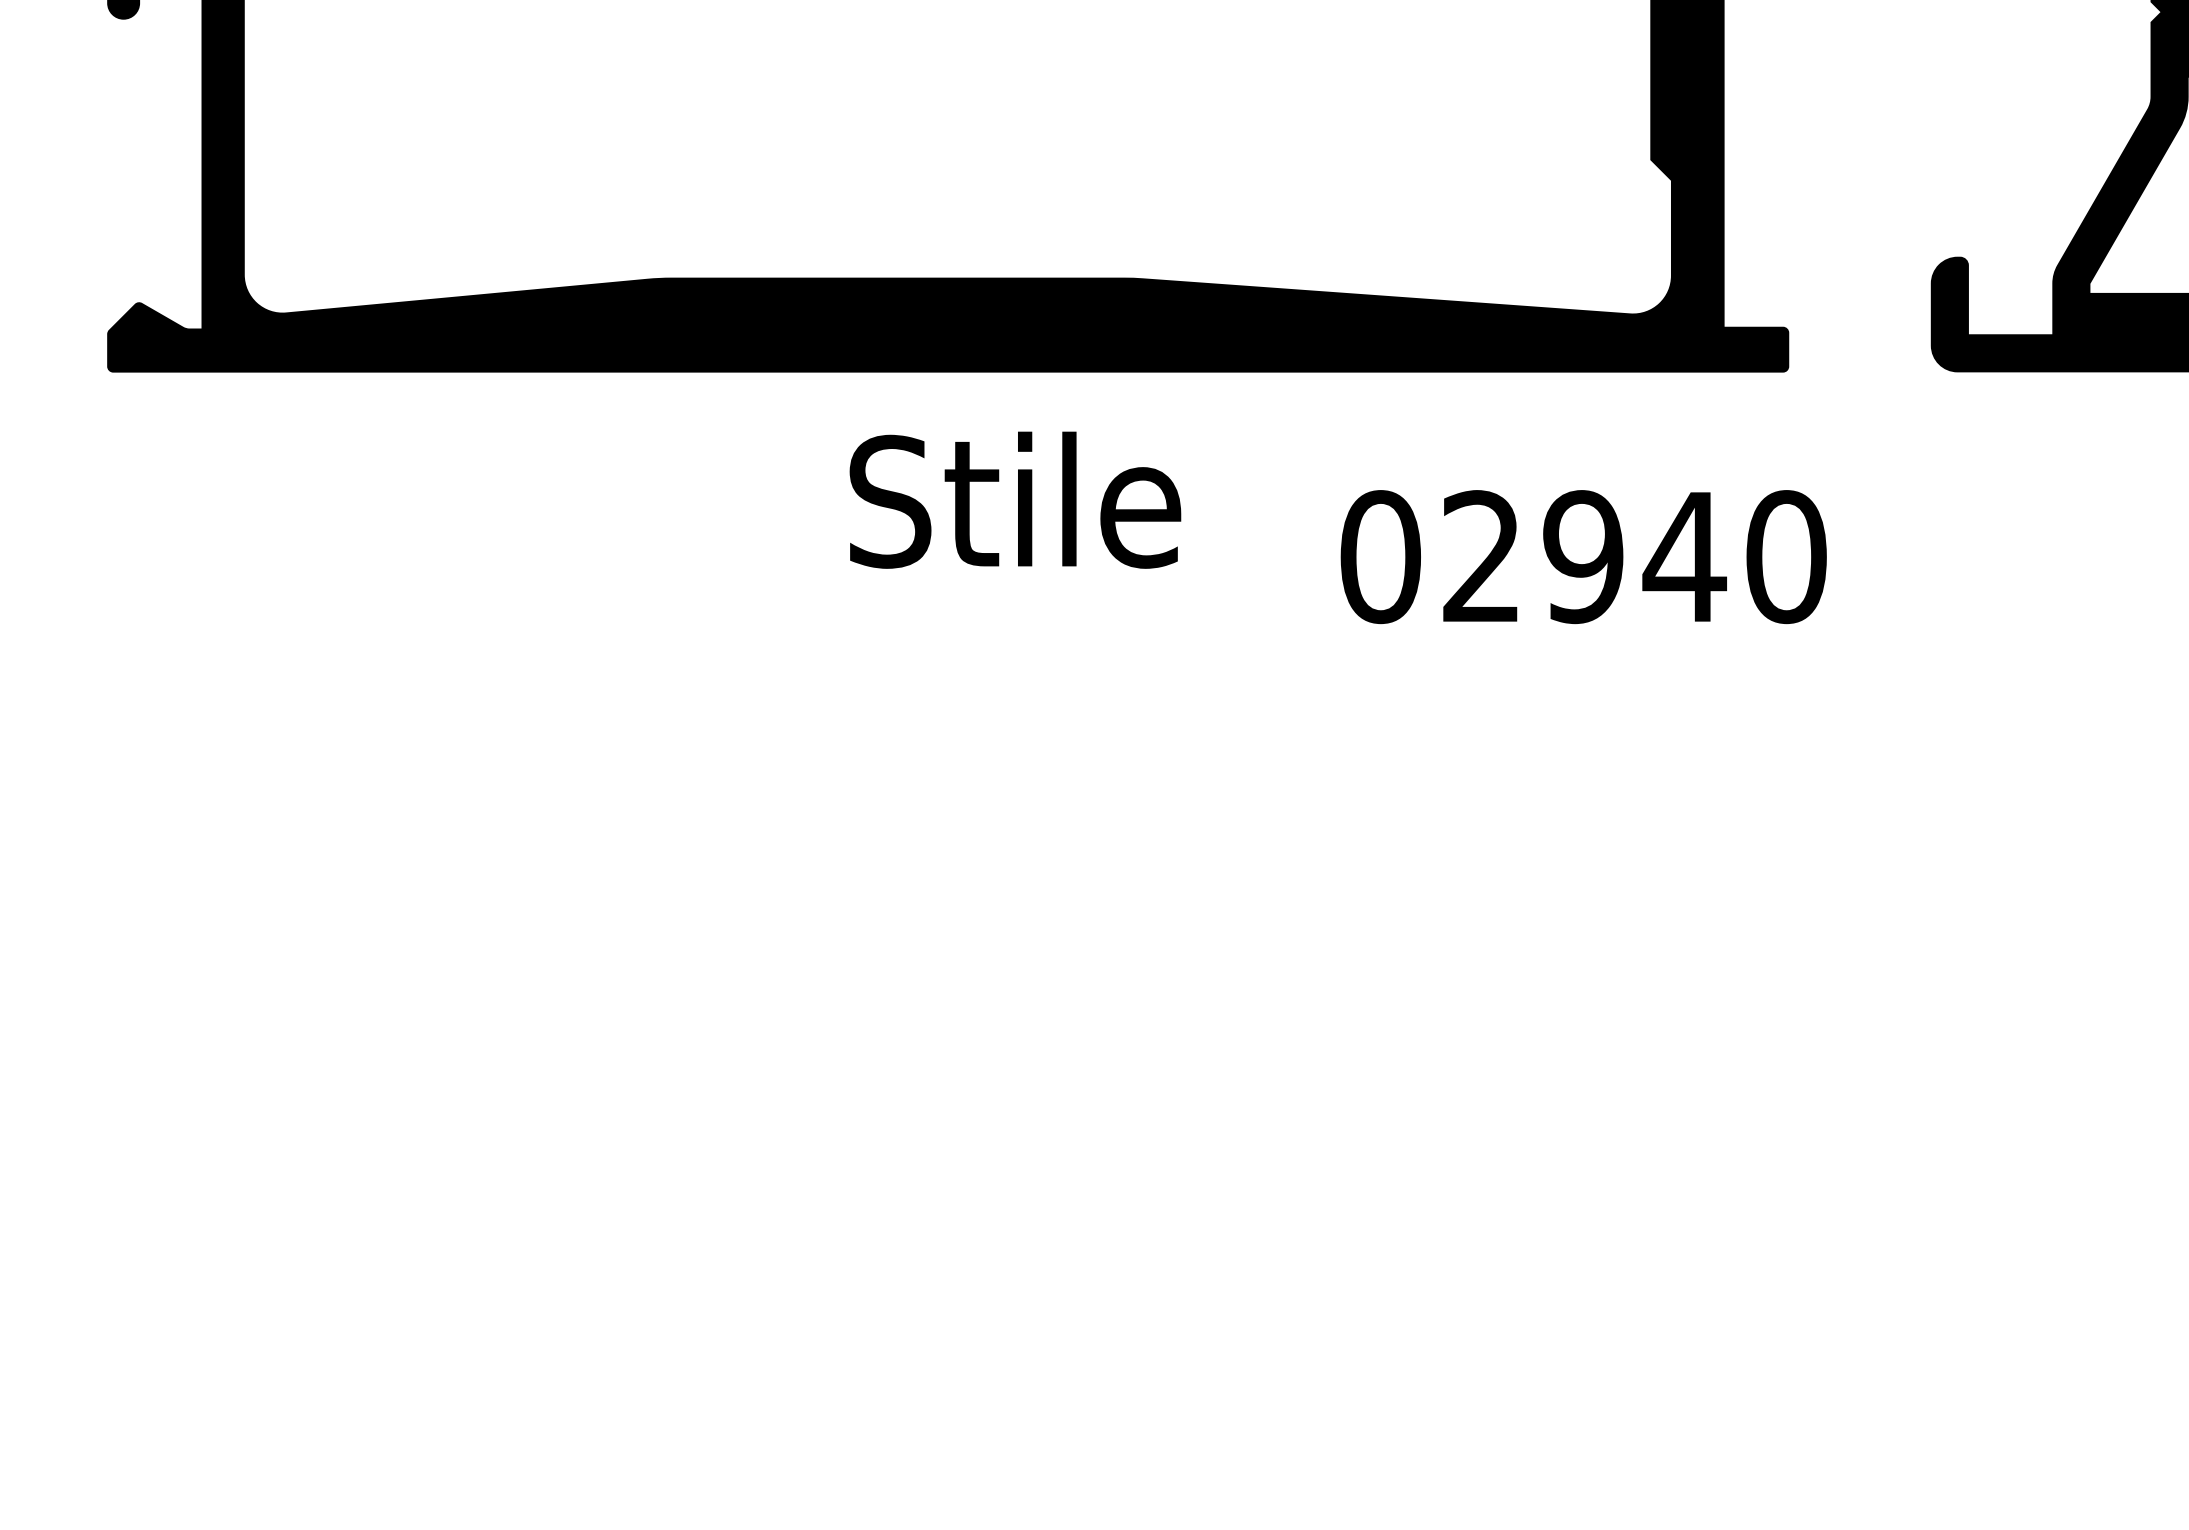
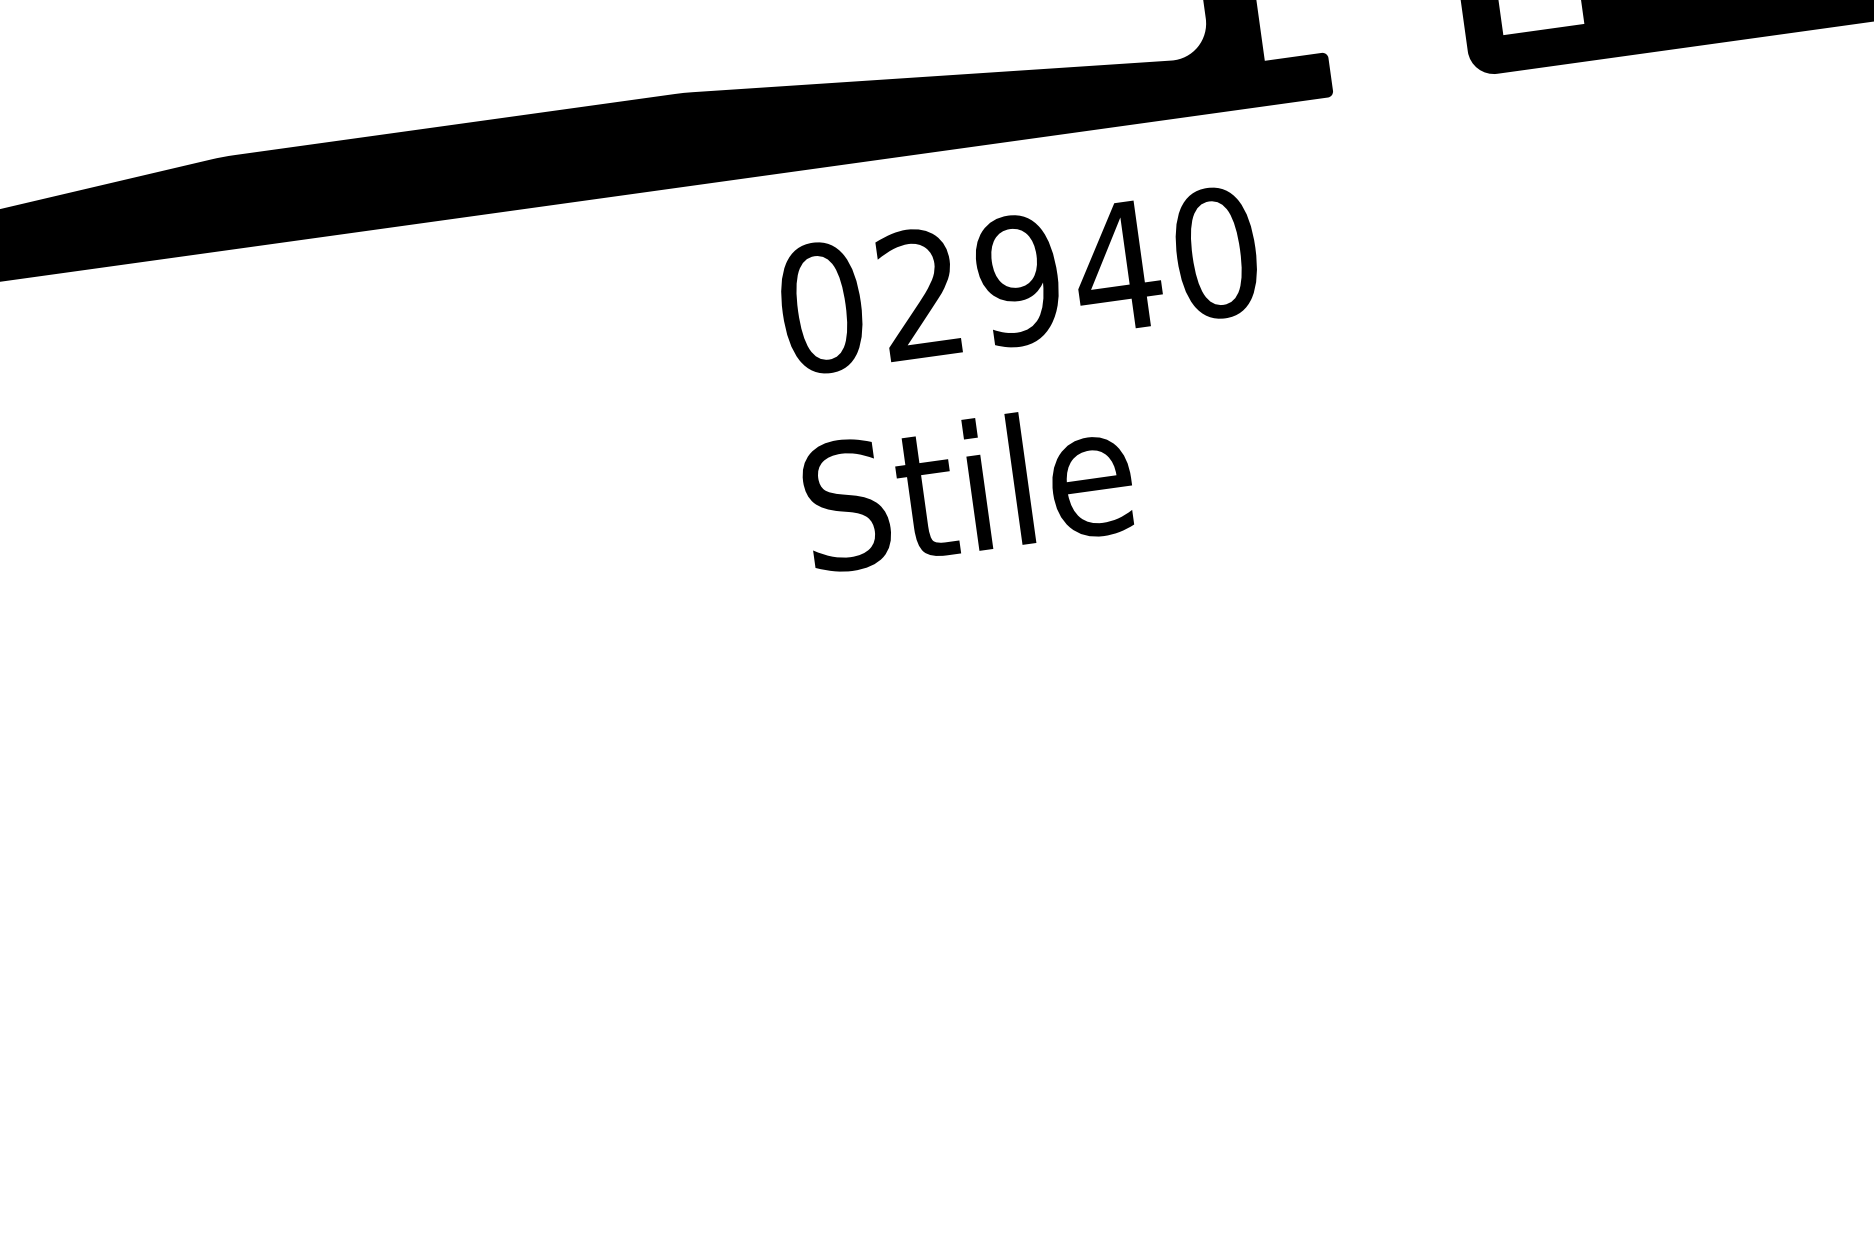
text: (1015, 499) -> (968, 486), moved
text: (1583, 557) -> (1018, 280), moved

